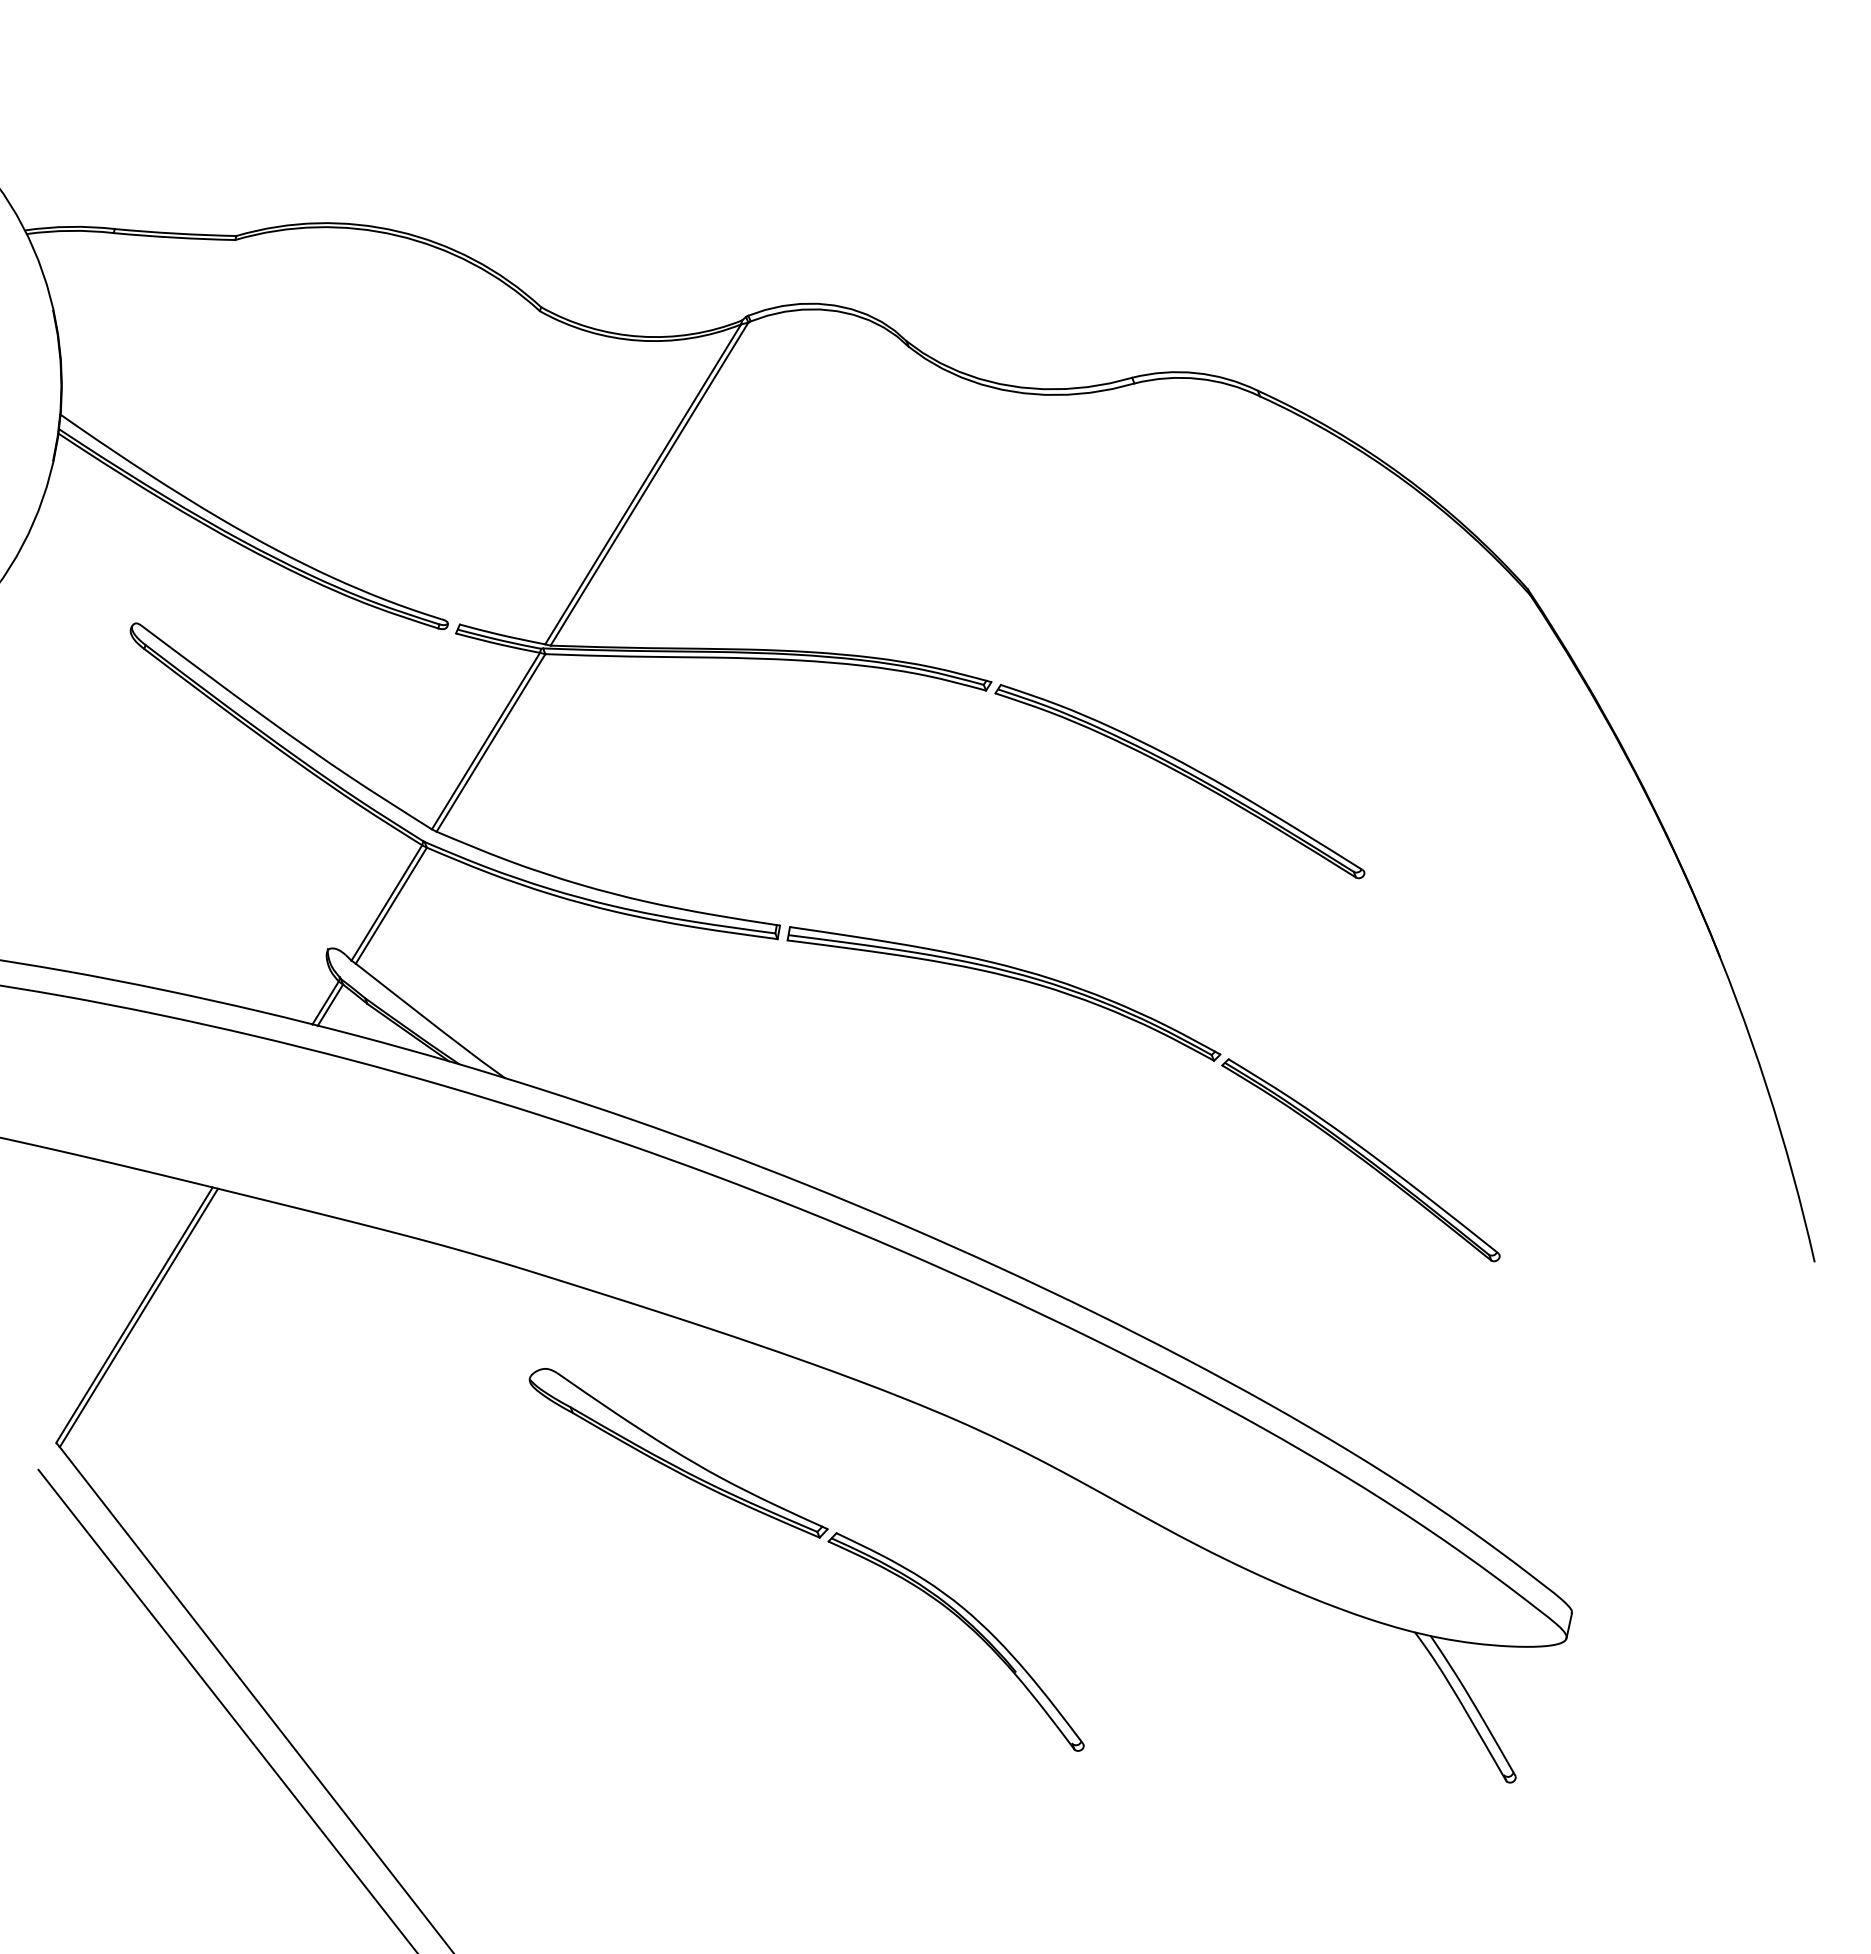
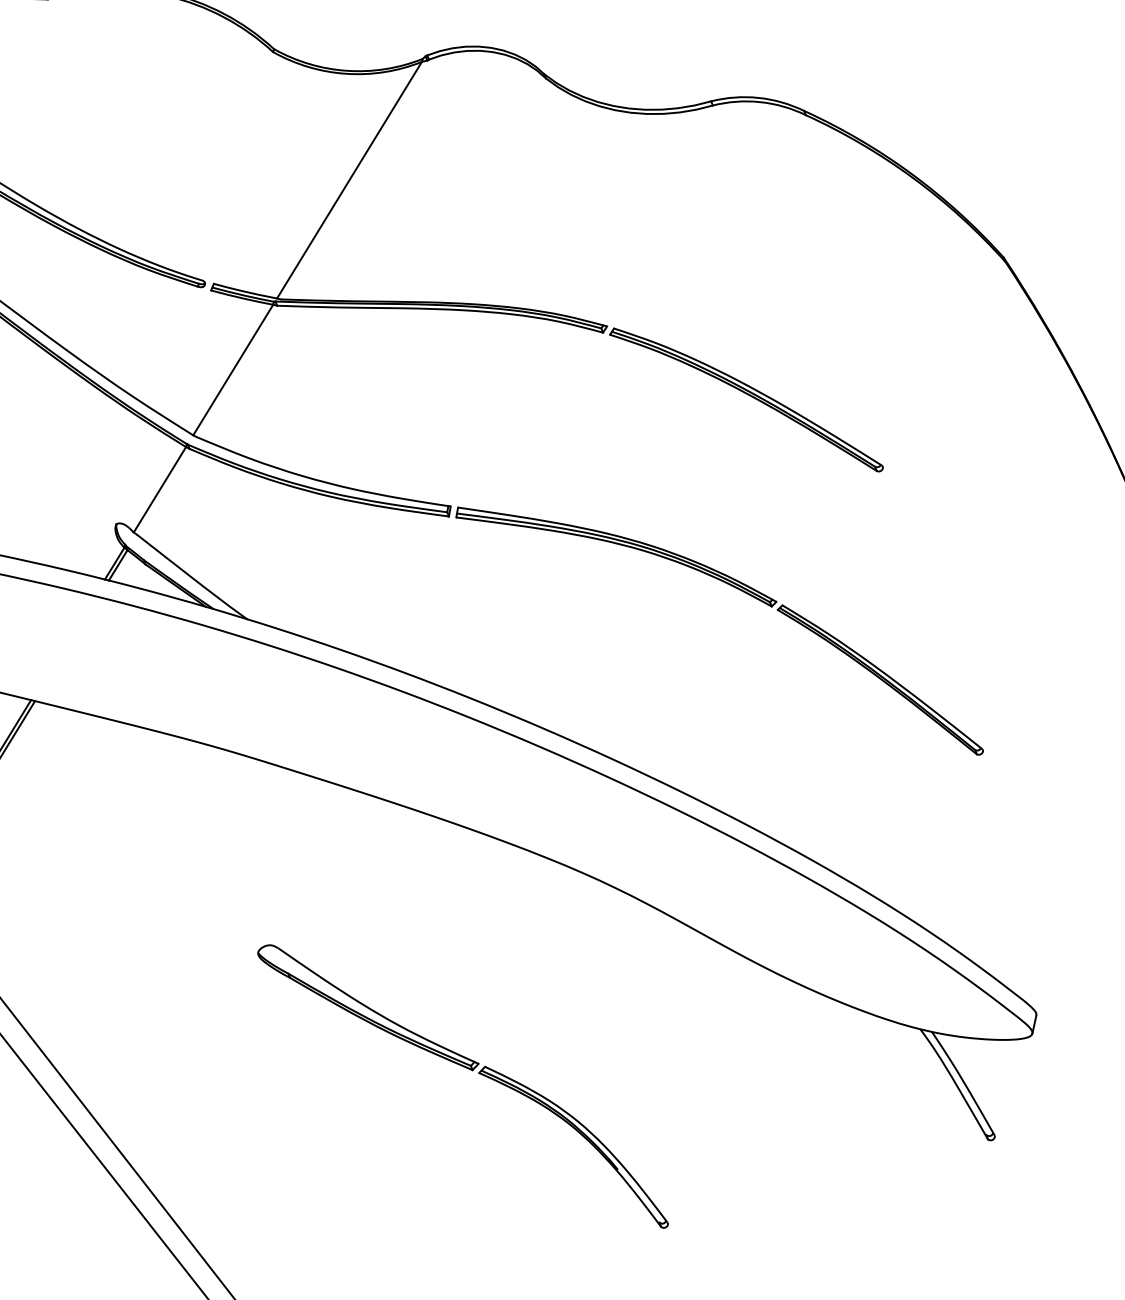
line: (649, 483) -> (354, 179), removed
line: (490, 742) -> (236, 371), removed
line: (390, 905) -> (162, 491), removed
part: (816, 1537) -> (470, 1069), moved

